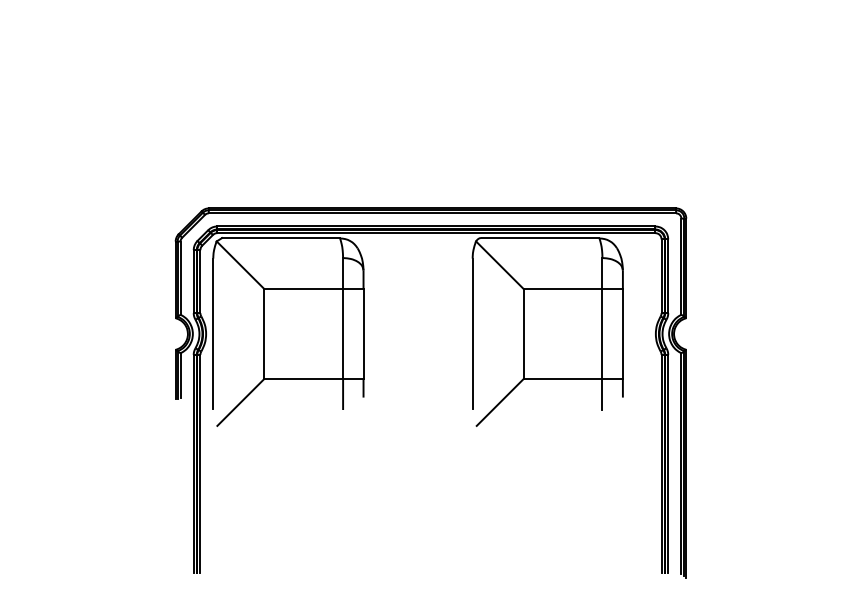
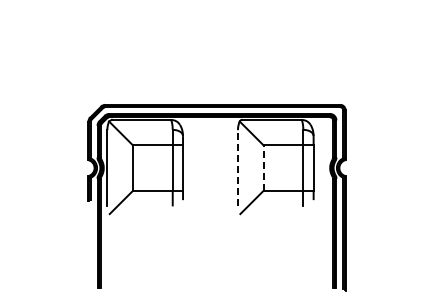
line: (471, 334) -> (237, 168), solid -> dashed
line: (523, 334) -> (263, 168), solid -> dashed

